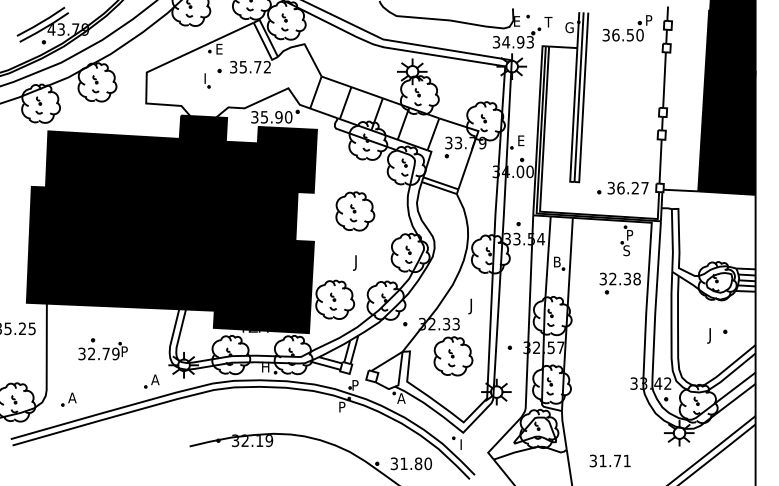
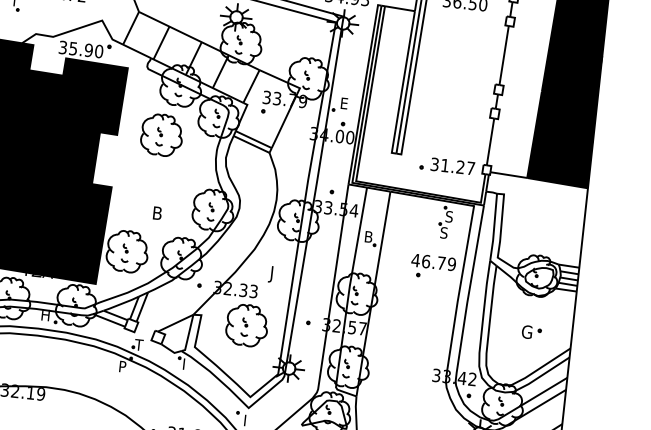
text: (620, 187) -> (444, 164), 36.27 -> 31.27
part: (355, 211) -> (162, 135), moved
text: (629, 234) -> (448, 215), P -> S
text: (357, 262) -> (155, 214), J -> B
text: (619, 278) -> (433, 261), 32.38 -> 46.79
text: (712, 335) -> (525, 333), J -> G
text: (355, 385) -> (139, 345), P -> T
text: (401, 398) -> (186, 364), A -> I

